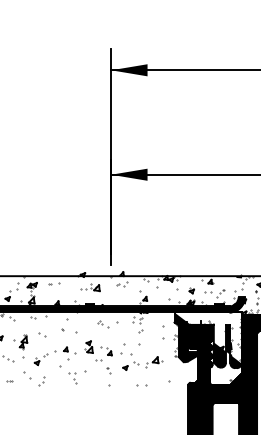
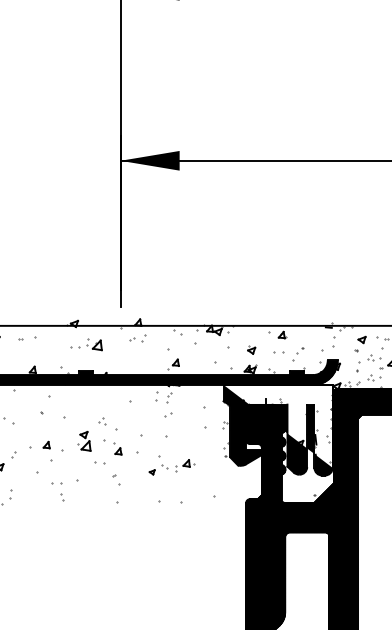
part: (103, 324) -> (107, 424), moved
part: (142, 361) -> (171, 464), size x0.7
part: (141, 385) -> (169, 503), size x1.6

